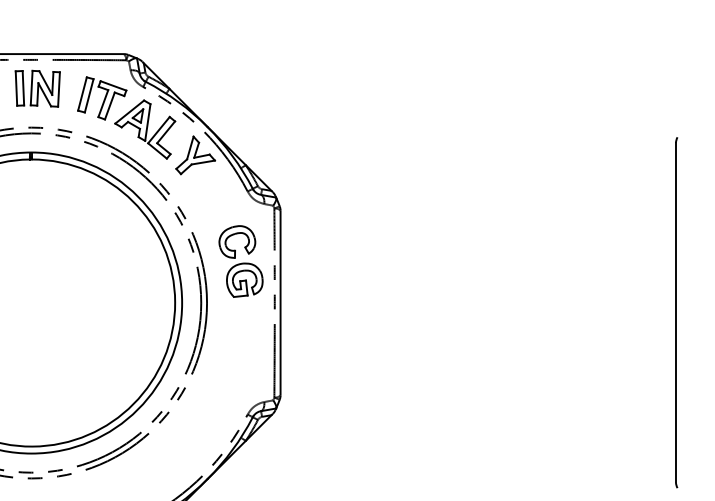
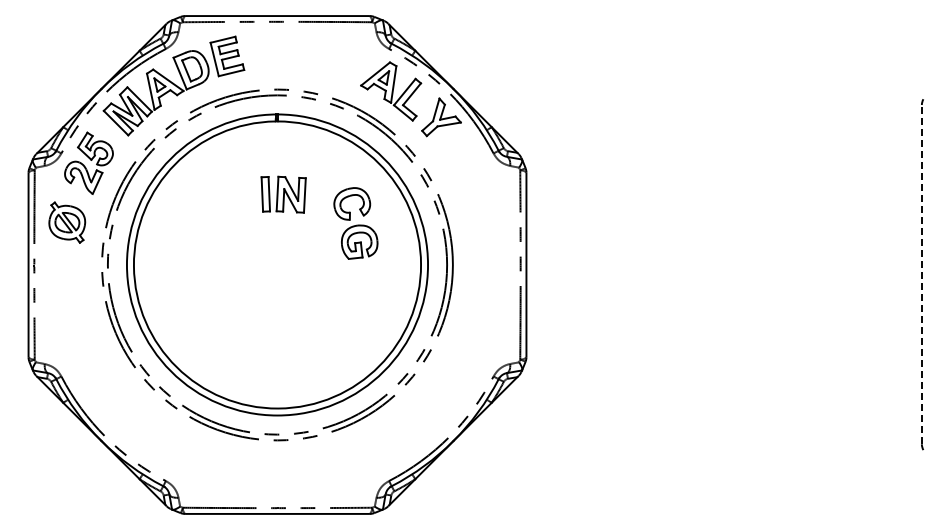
part: (37, 88) -> (283, 194), moved
part: (102, 98) -> (348, 60), removed
part: (240, 261) -> (355, 223), moved
line: (675, 312) -> (921, 274), solid -> dashed

